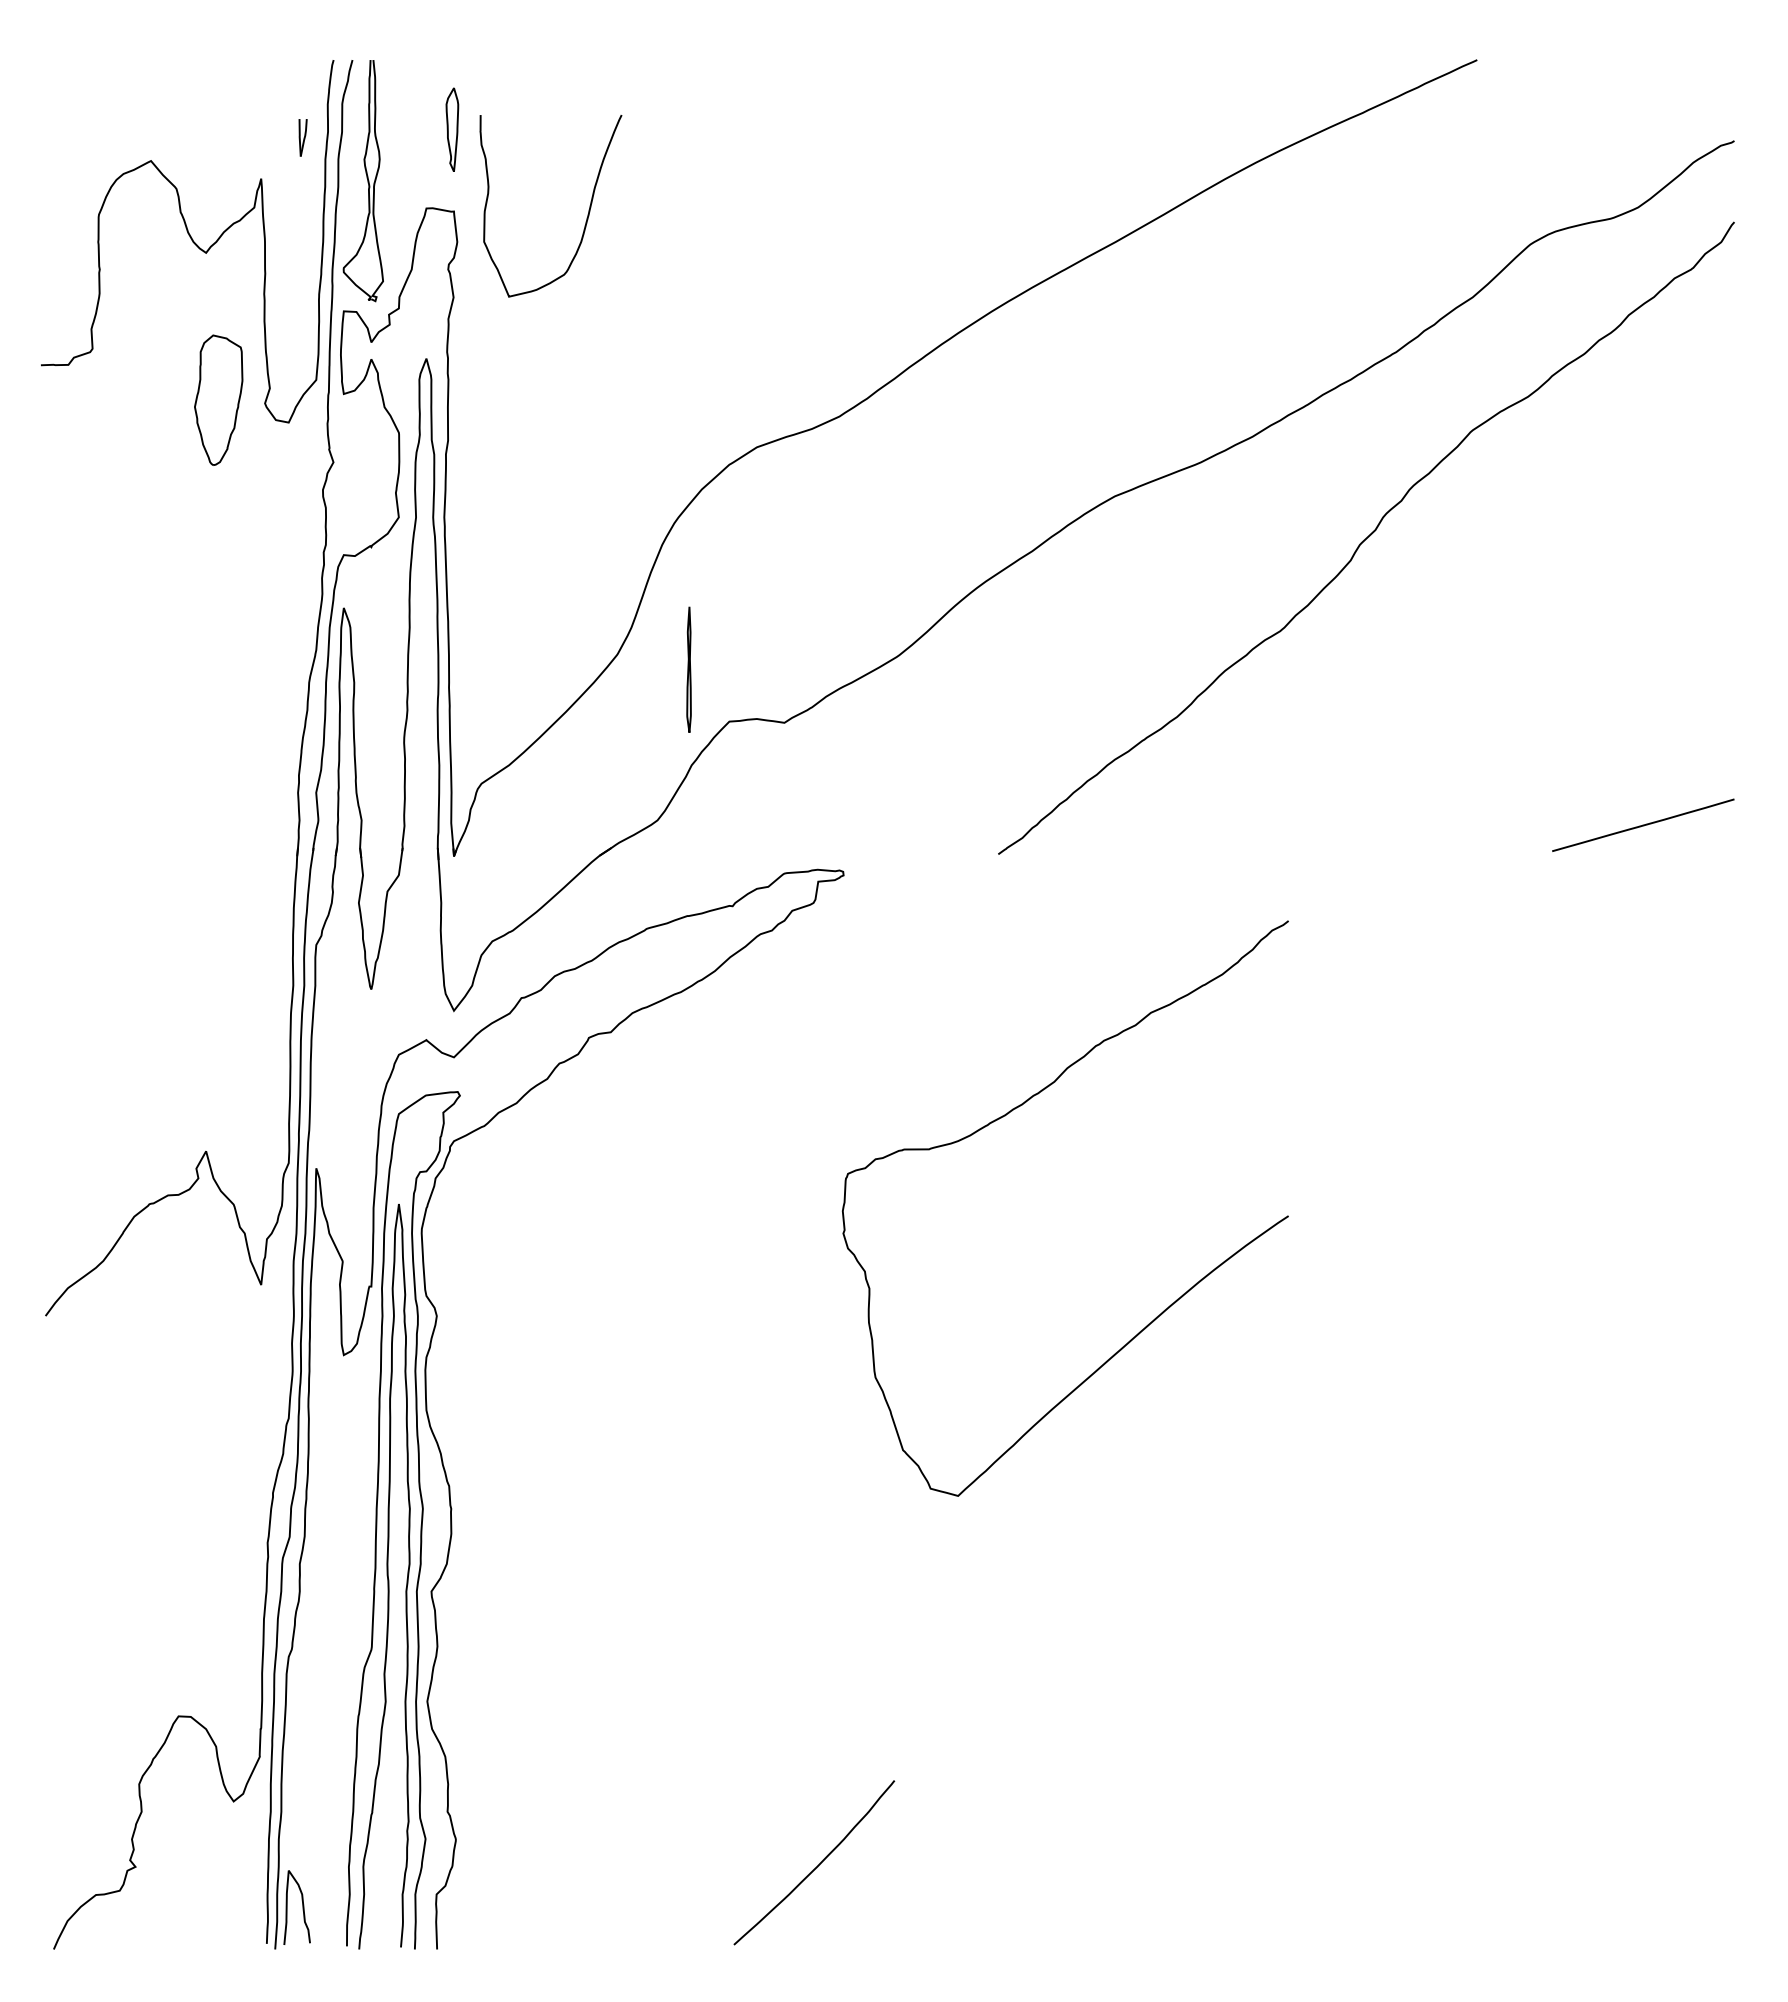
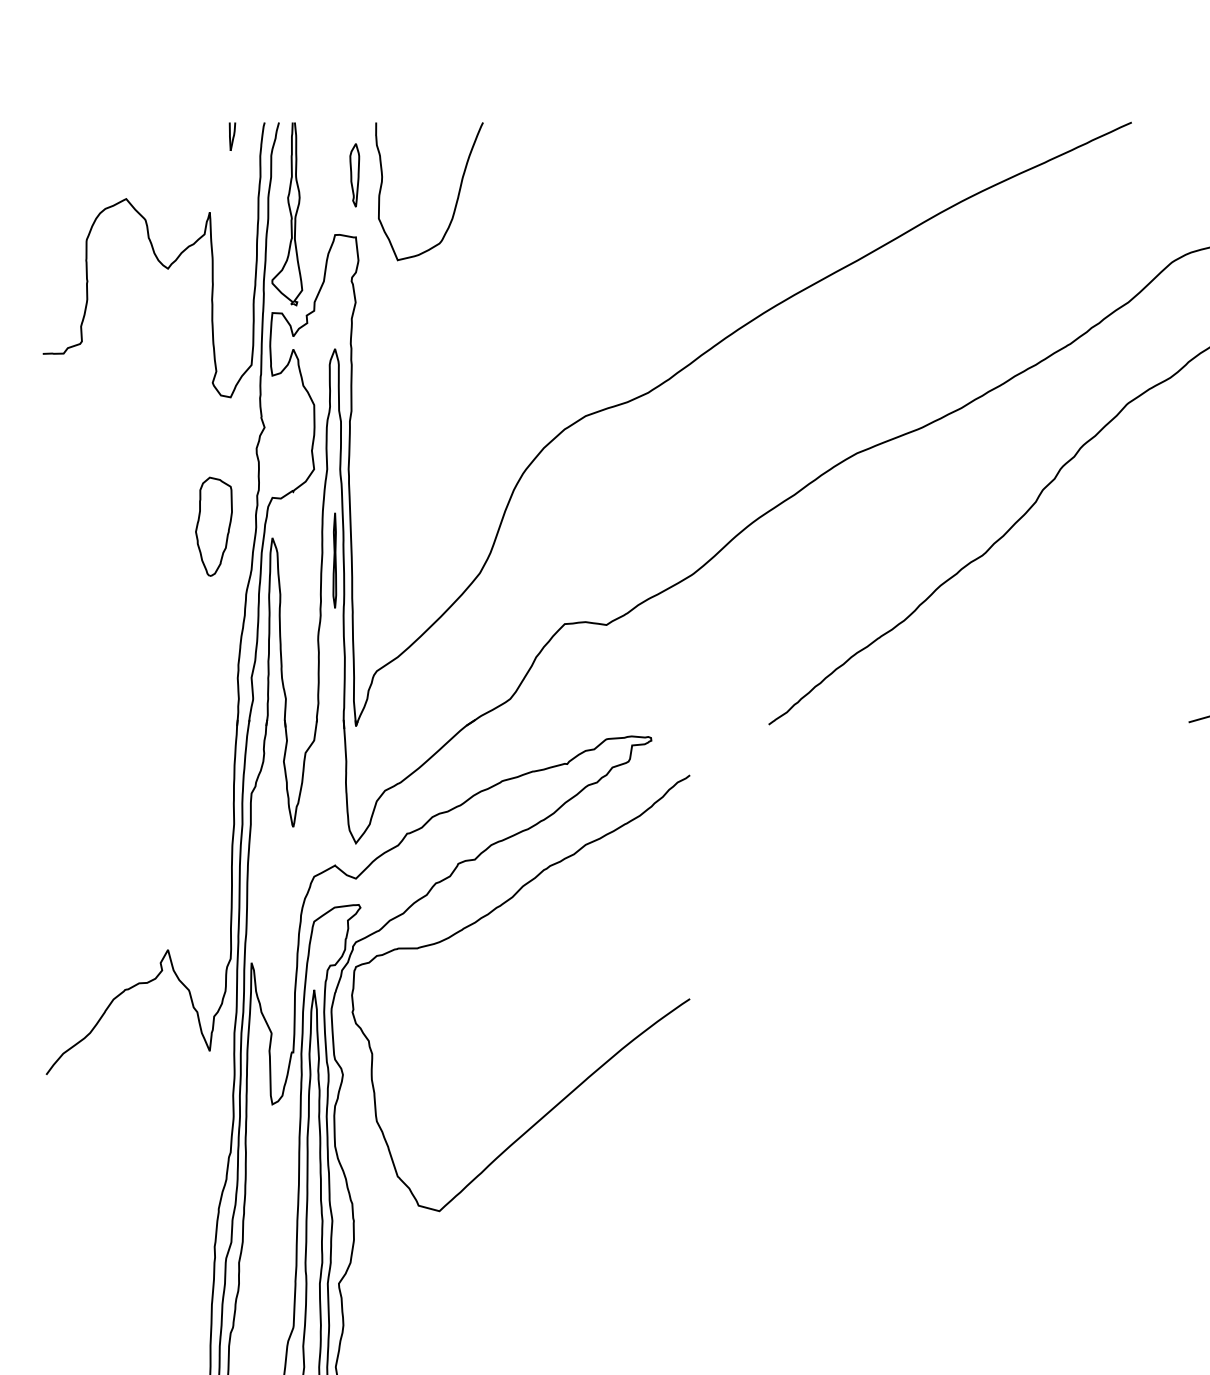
part: (302, 137) -> (232, 136), moved
curve: (587, 214) -> (457, 197), moved
part: (218, 399) -> (213, 526), moved
part: (688, 669) -> (334, 560), moved
curve: (1005, 1116) -> (475, 923), moved

